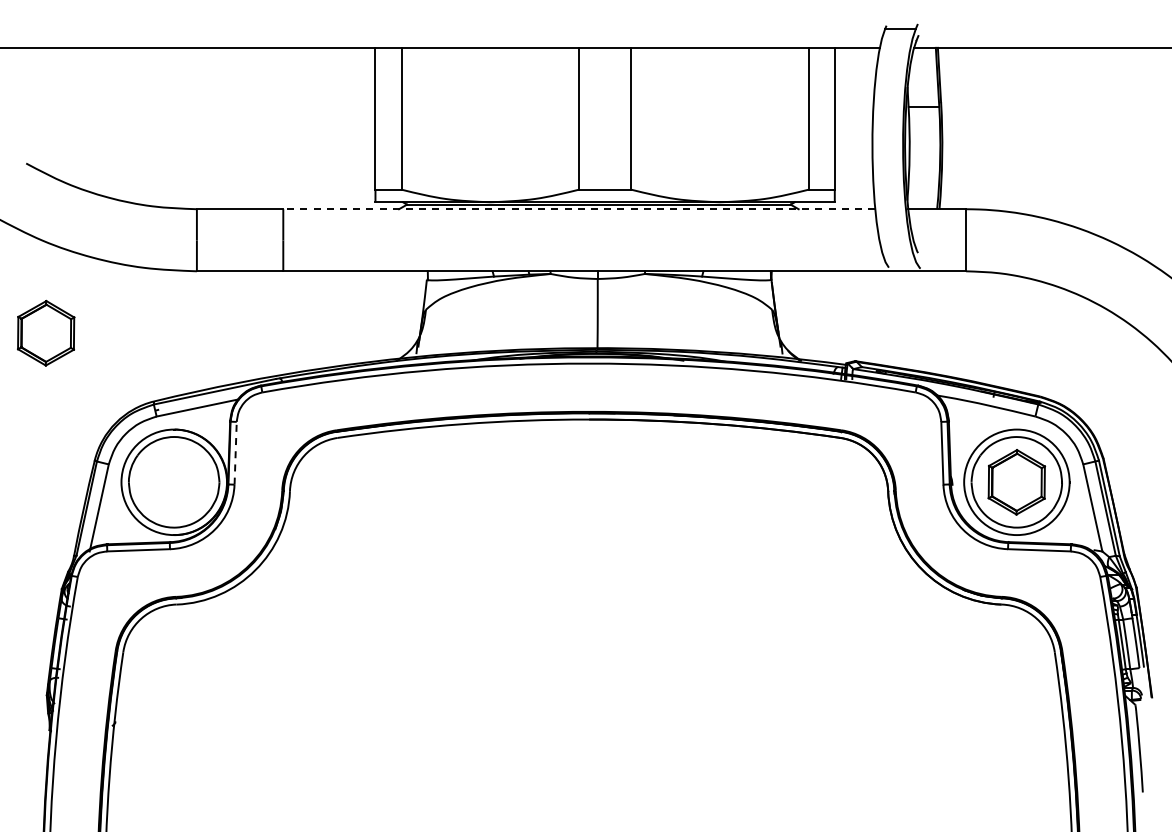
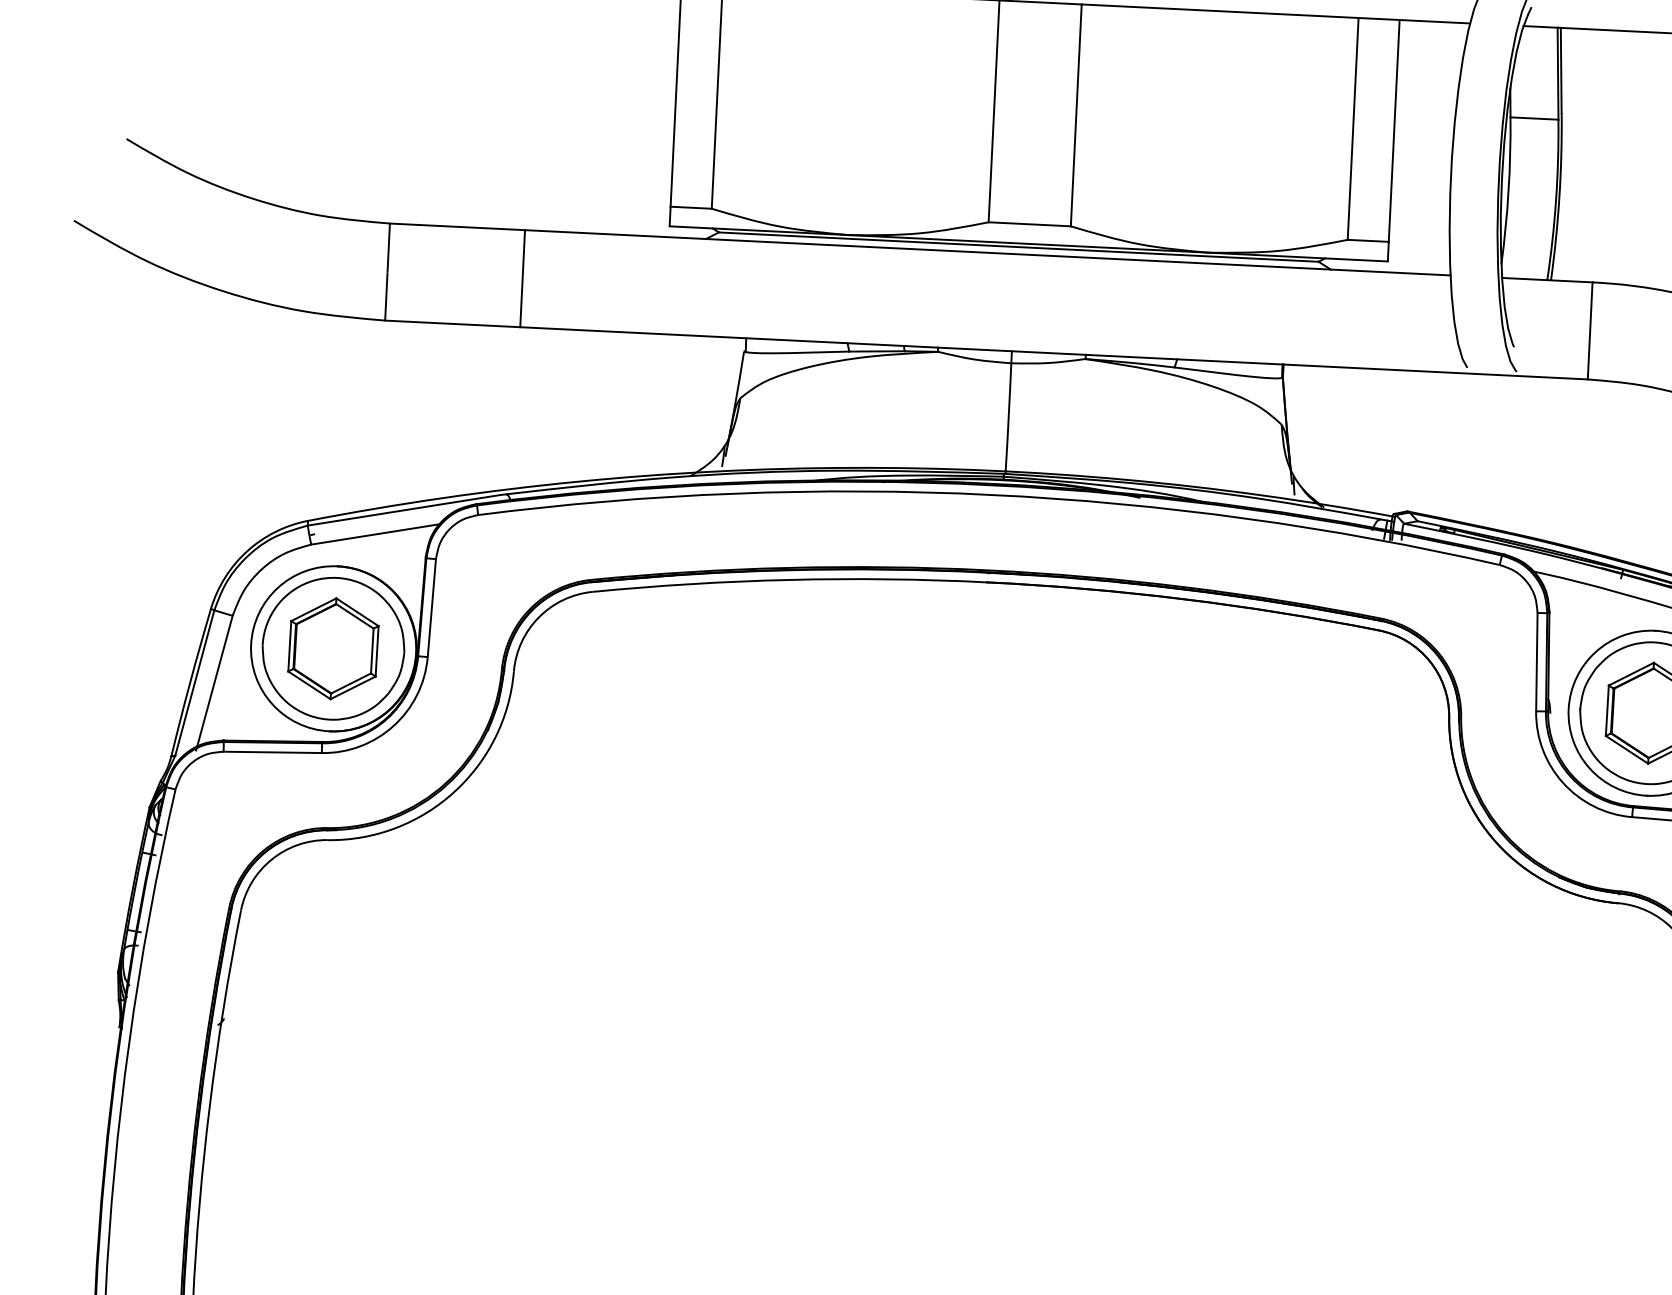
line: (579, 209) -> (988, 253), dashed -> solid
part: (46, 332) -> (334, 647), moved
line: (235, 452) -> (431, 606), dashed -> solid

